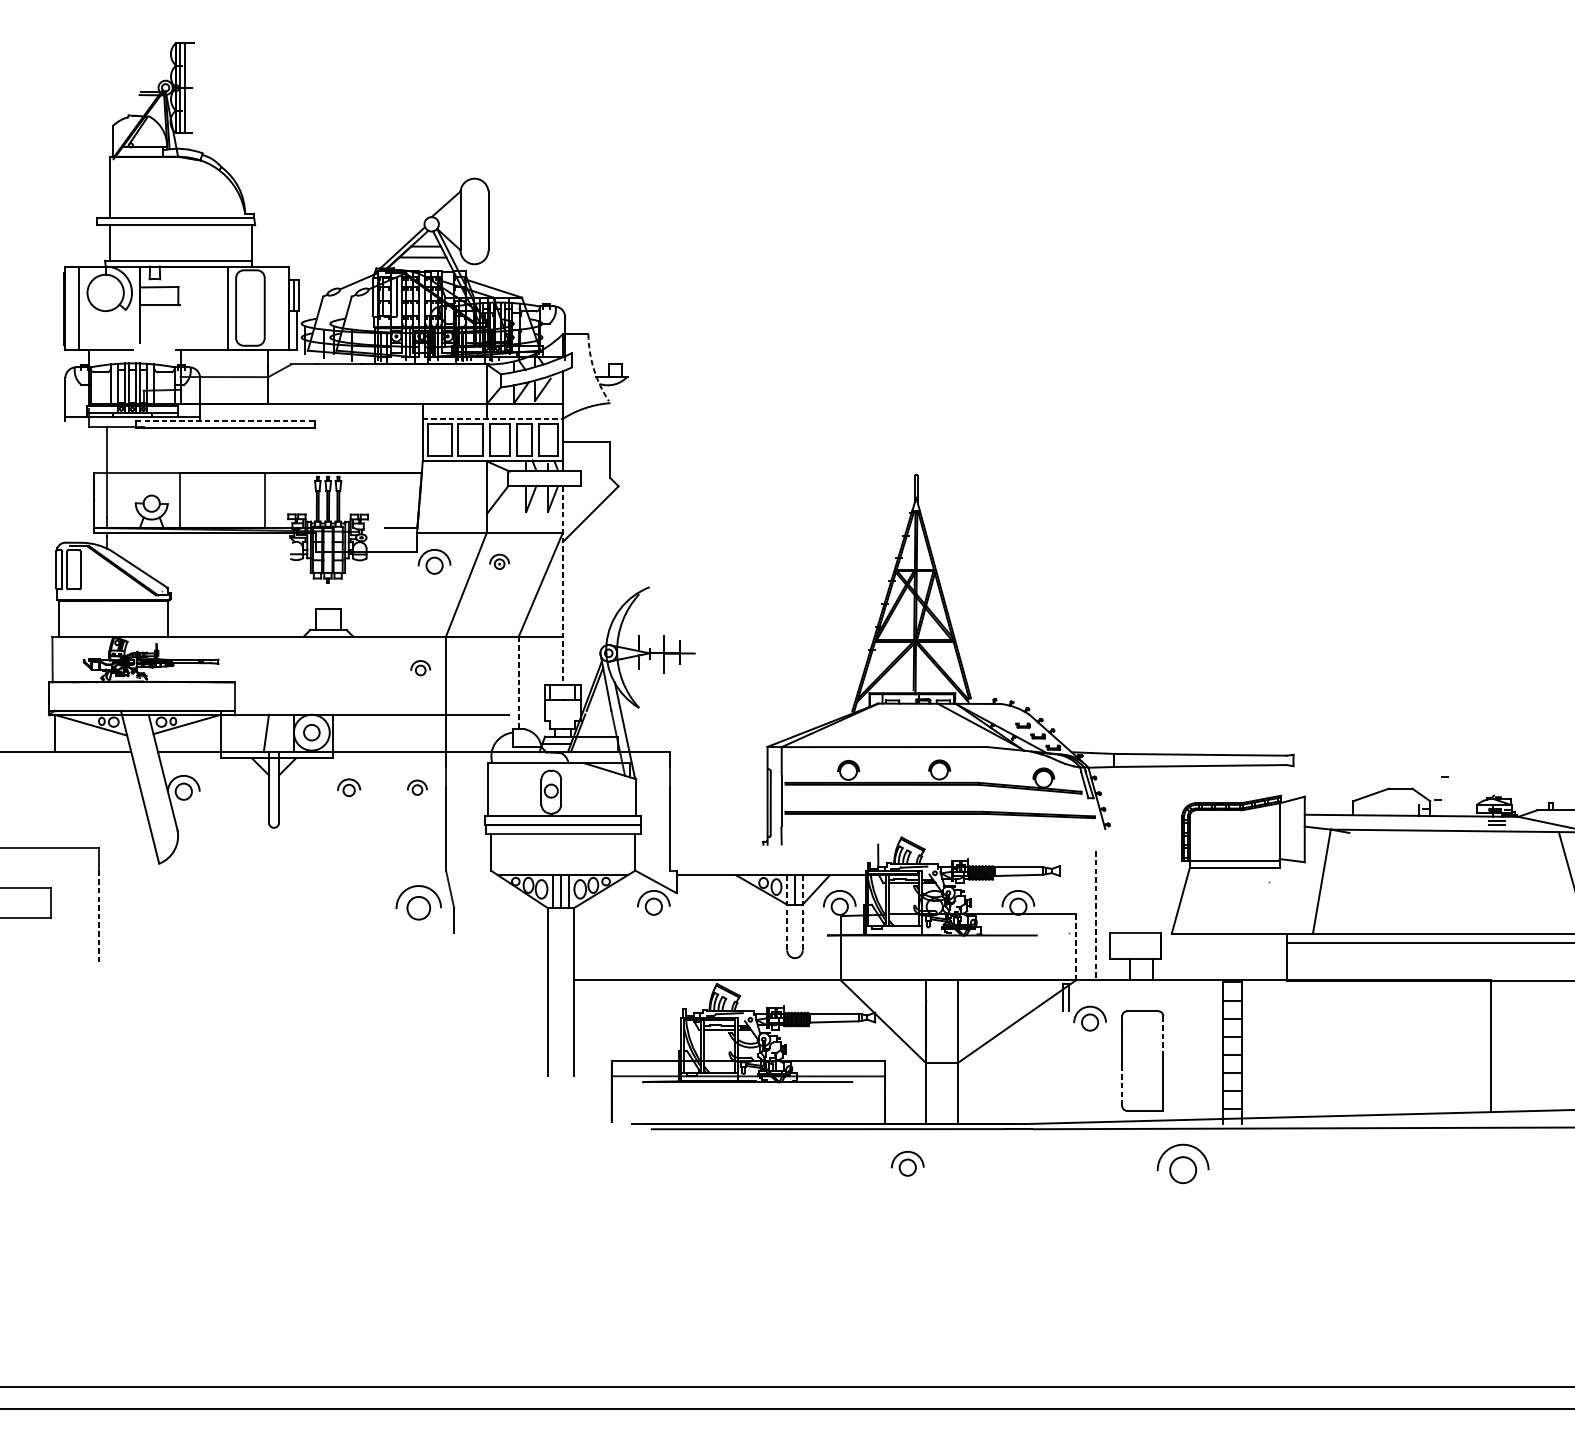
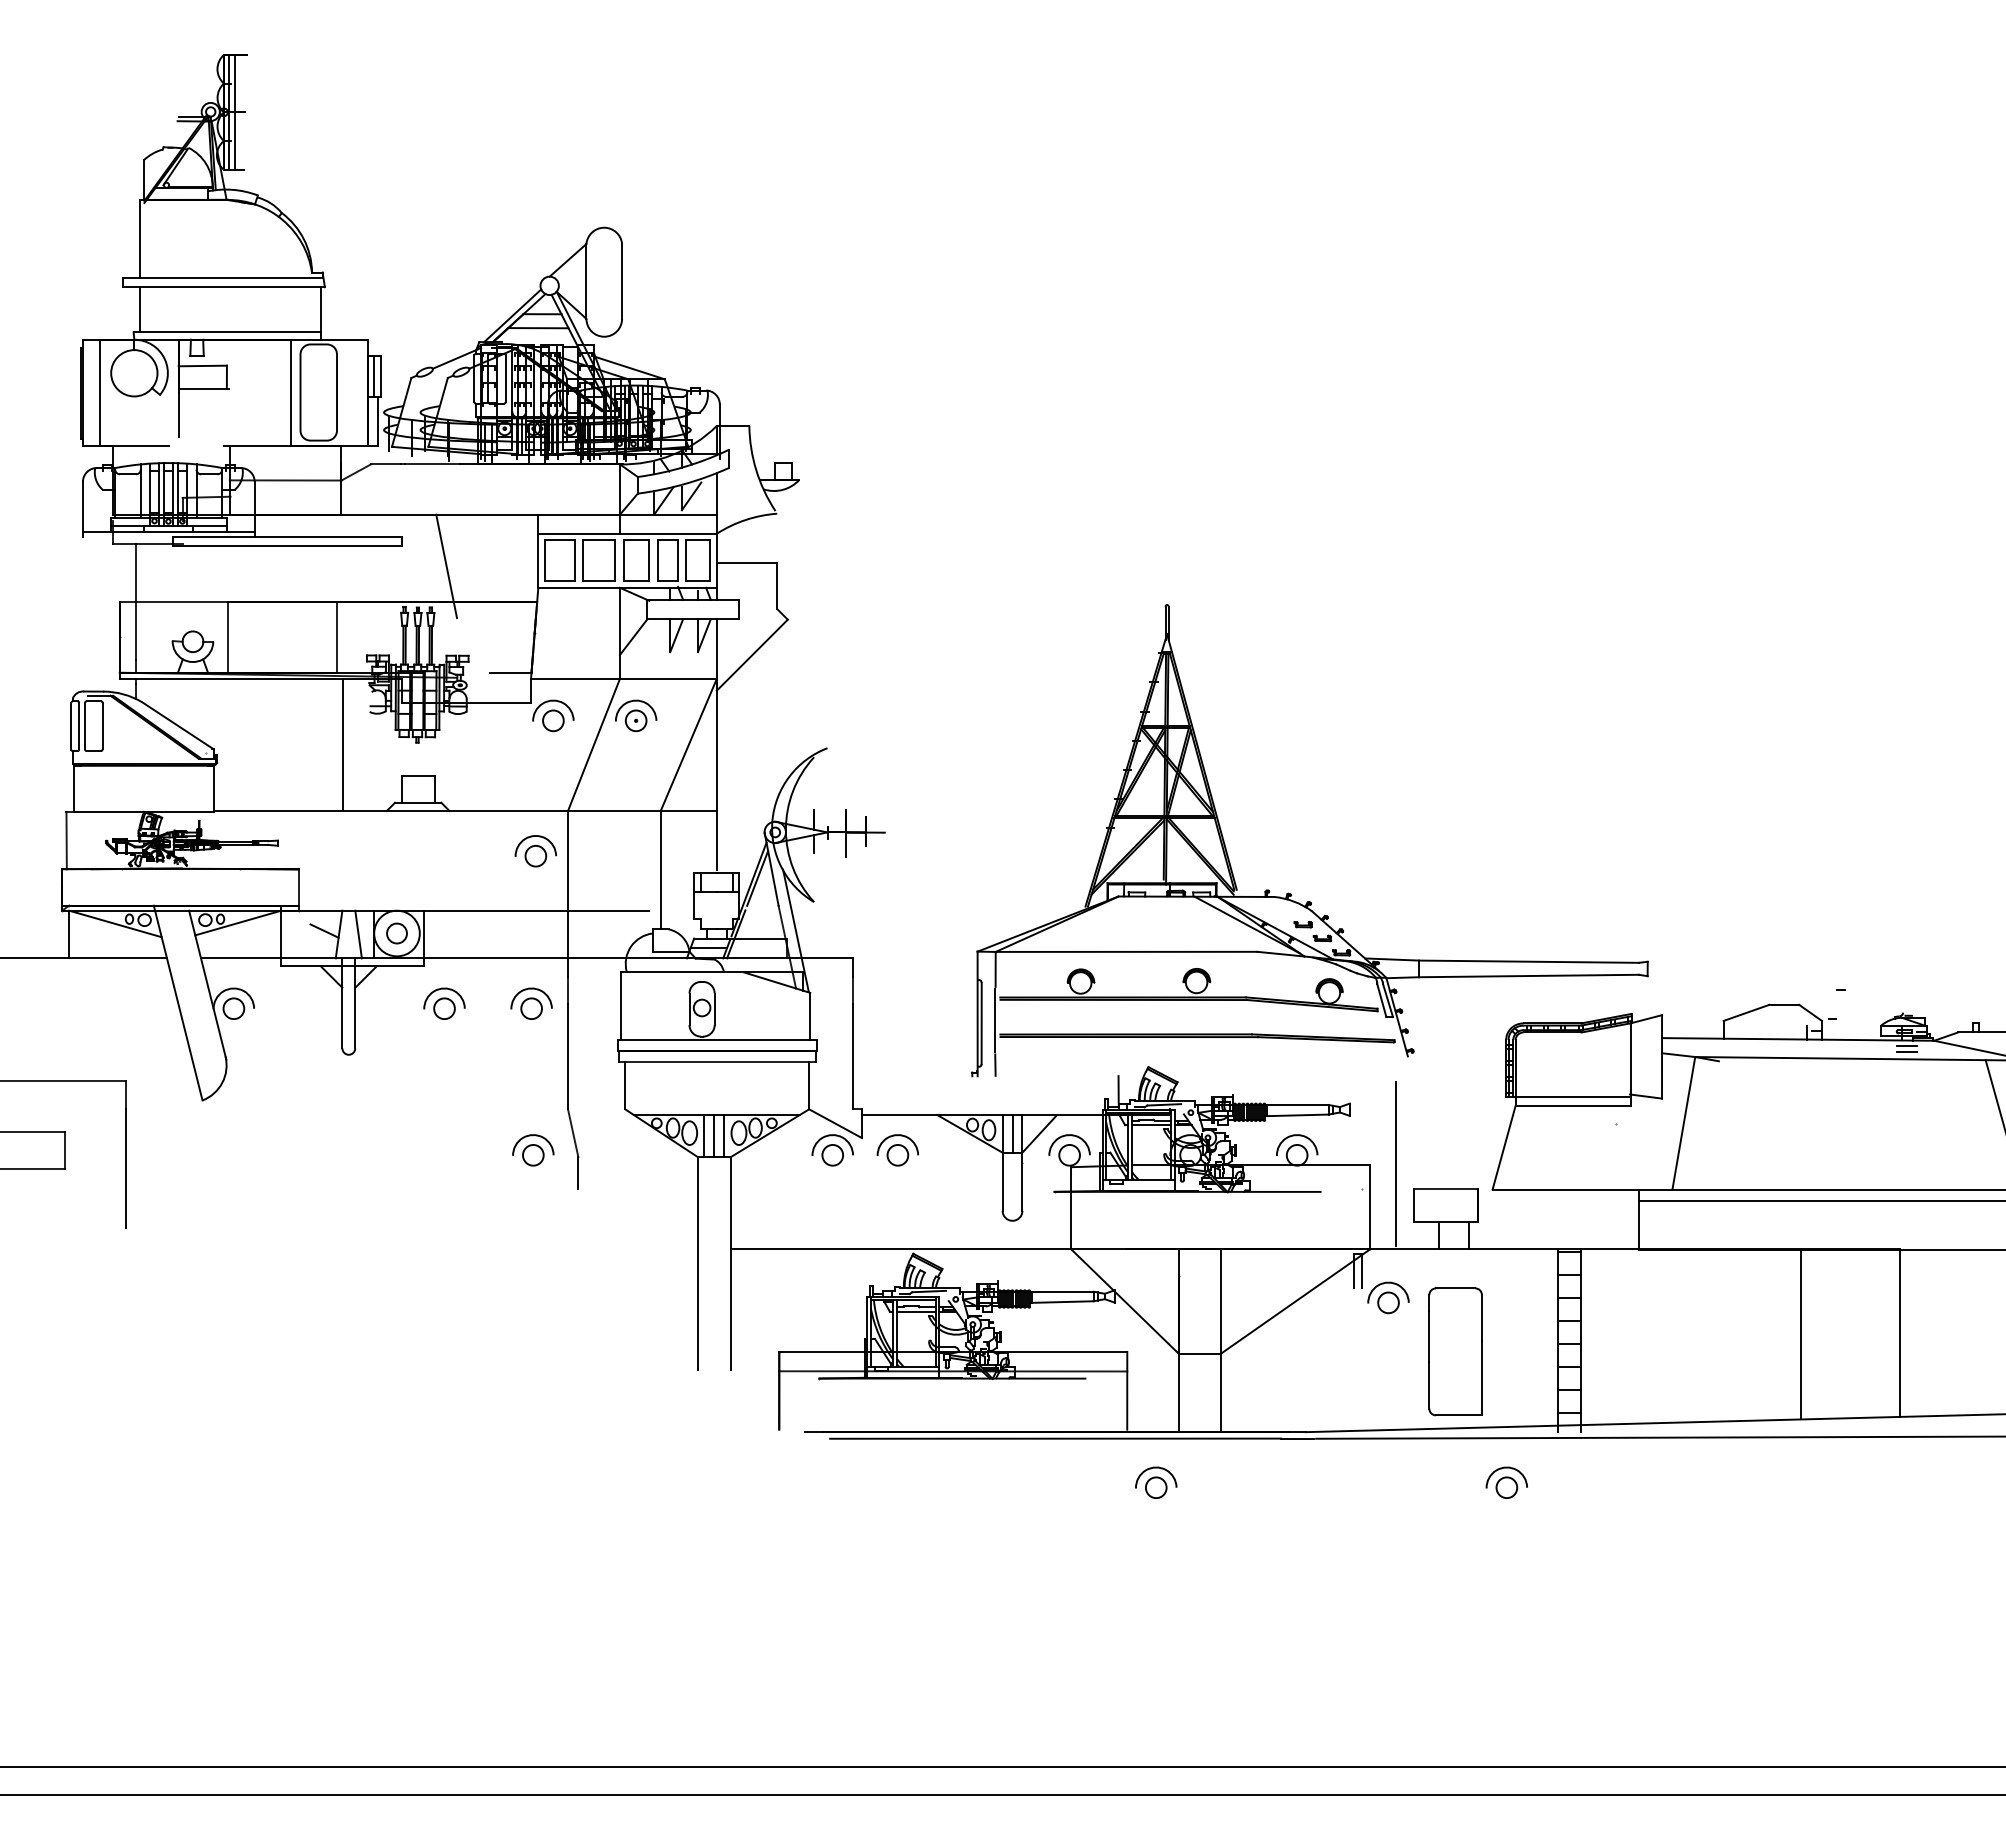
arc: (594, 369) -> (756, 470), dashed -> solid
line: (493, 418) -> (628, 533), dashed -> solid
line: (225, 421) -> (287, 536), dashed -> solid
line: (350, 444) -> (446, 566), added
part: (499, 561) -> (636, 715), size x1.67
line: (269, 585) -> (342, 745), added
line: (562, 585) -> (716, 745), dashed -> solid
part: (420, 668) -> (535, 851), size x1.67
line: (518, 683) -> (660, 870), dashed -> solid
line: (254, 730) -> (324, 930), added
line: (281, 733) -> (358, 934), added
part: (349, 787) -> (444, 1003), size x1.43
part: (417, 787) -> (531, 1003), size x1.67
part: (418, 902) -> (533, 1150), size x0.71
part: (704, 902) -> (897, 1150), added
line: (787, 912) -> (1002, 1162), dashed -> solid
line: (802, 912) -> (1022, 1162), dashed -> solid
line: (1095, 913) -> (1395, 1163), dashed -> solid
line: (98, 917) -> (125, 1169), dashed -> solid
line: (1075, 947) -> (1370, 1207), dashed -> solid
line: (1163, 1034) -> (1481, 1317), dashed -> solid
line: (1414, 1047) -> (1801, 1334), added
line: (1122, 1086) -> (1429, 1384), dashed -> solid
part: (1182, 1163) -> (1506, 1482), size x0.62

